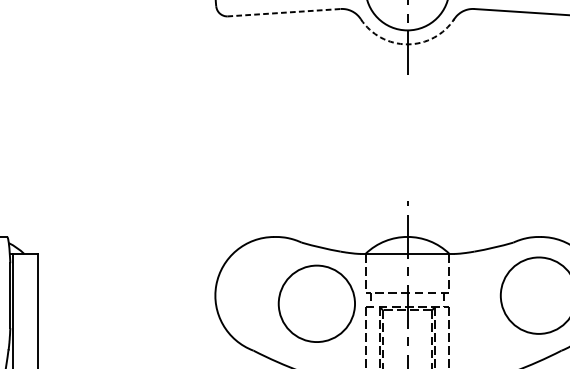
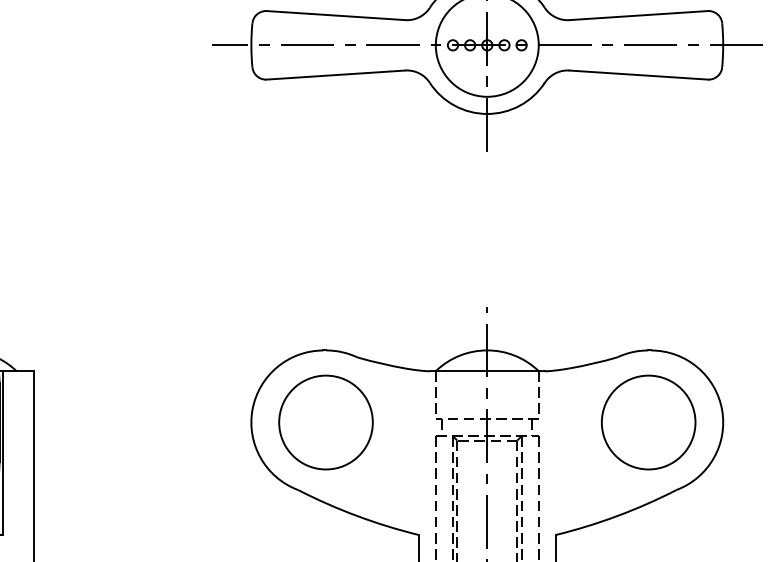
line: (283, 13) -> (335, 75), dashed -> solid
arc: (407, 44) -> (487, 113), dashed -> solid
part: (316, 303) -> (325, 422), moved

